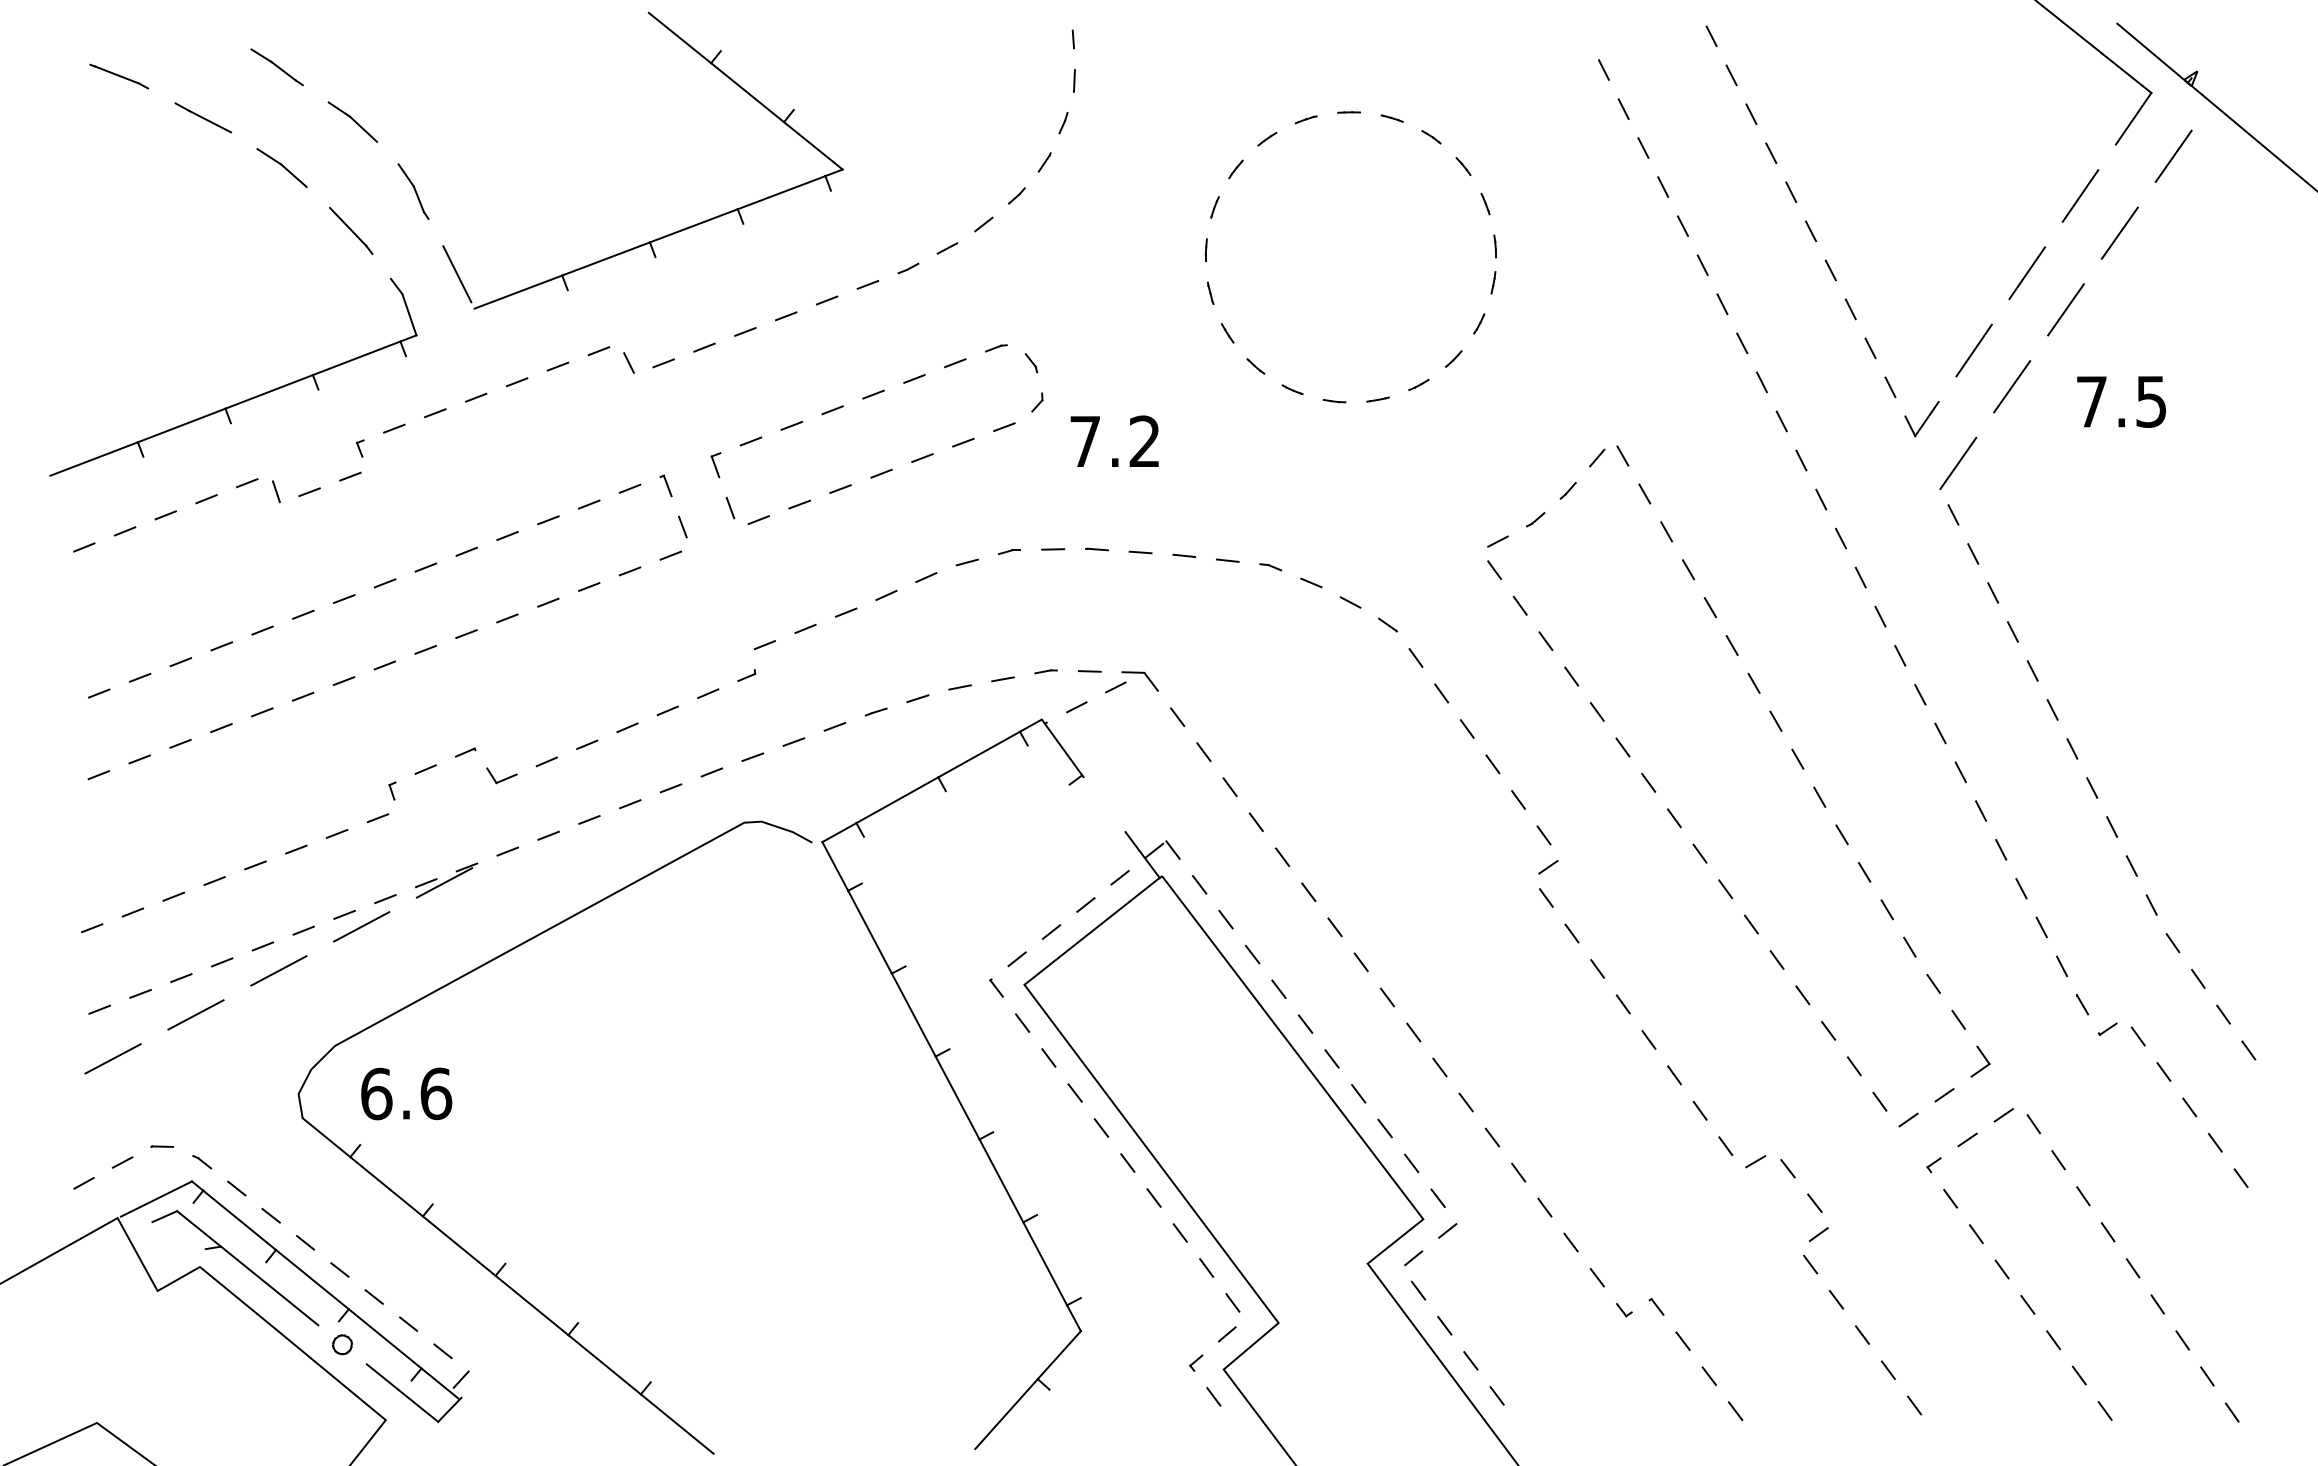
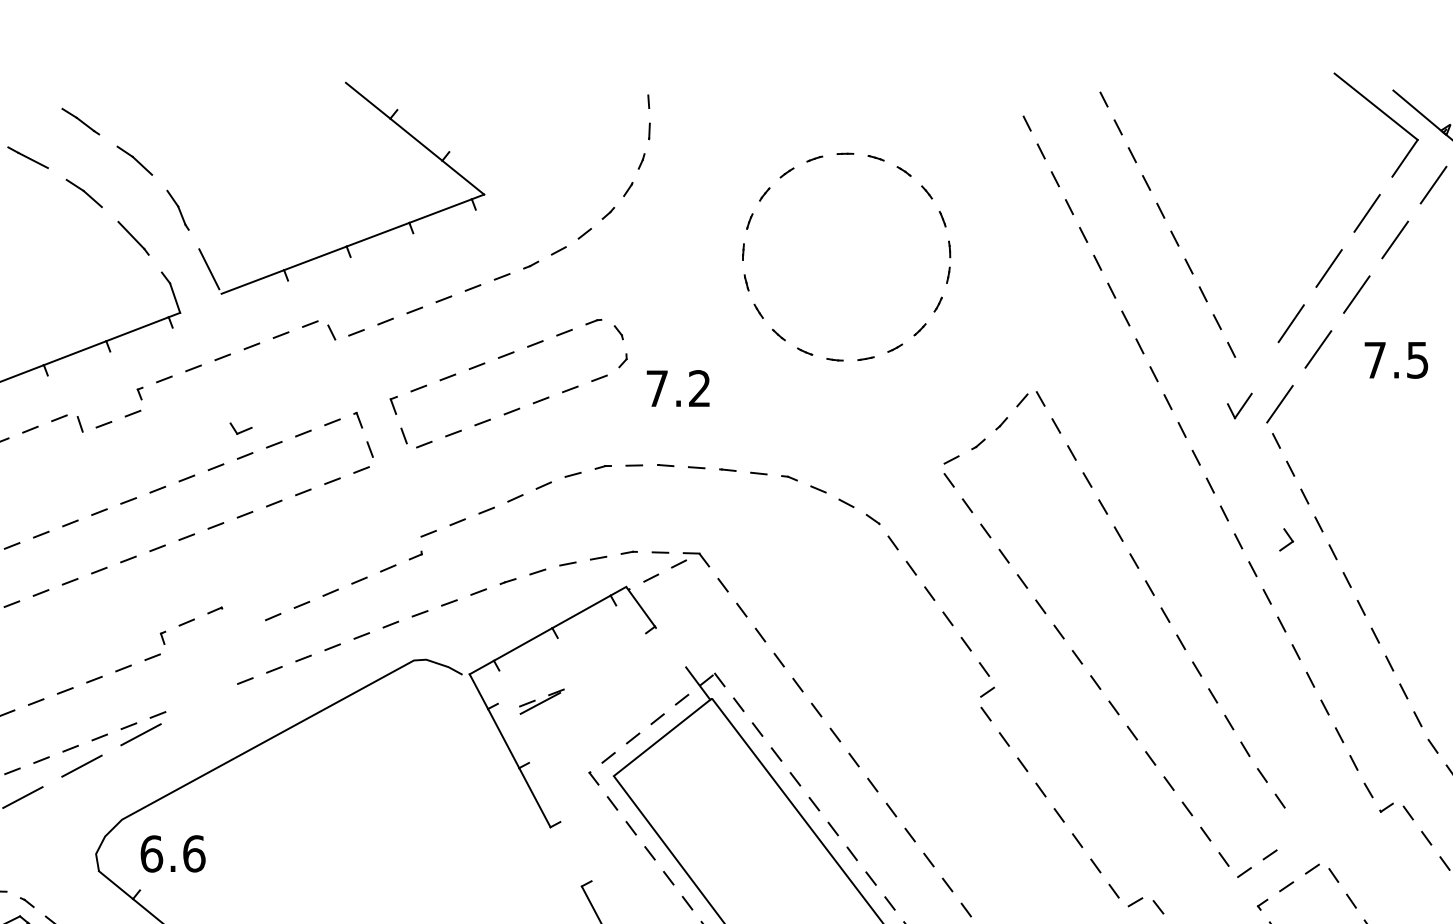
part: (1921, 418) -> (1239, 405), moved
part: (501, 775) -> (240, 428), moved
part: (446, 880) -> (541, 701), moved
part: (1980, 1061) -> (1286, 539), moved
line: (957, 1097) -> (566, 856), removed

